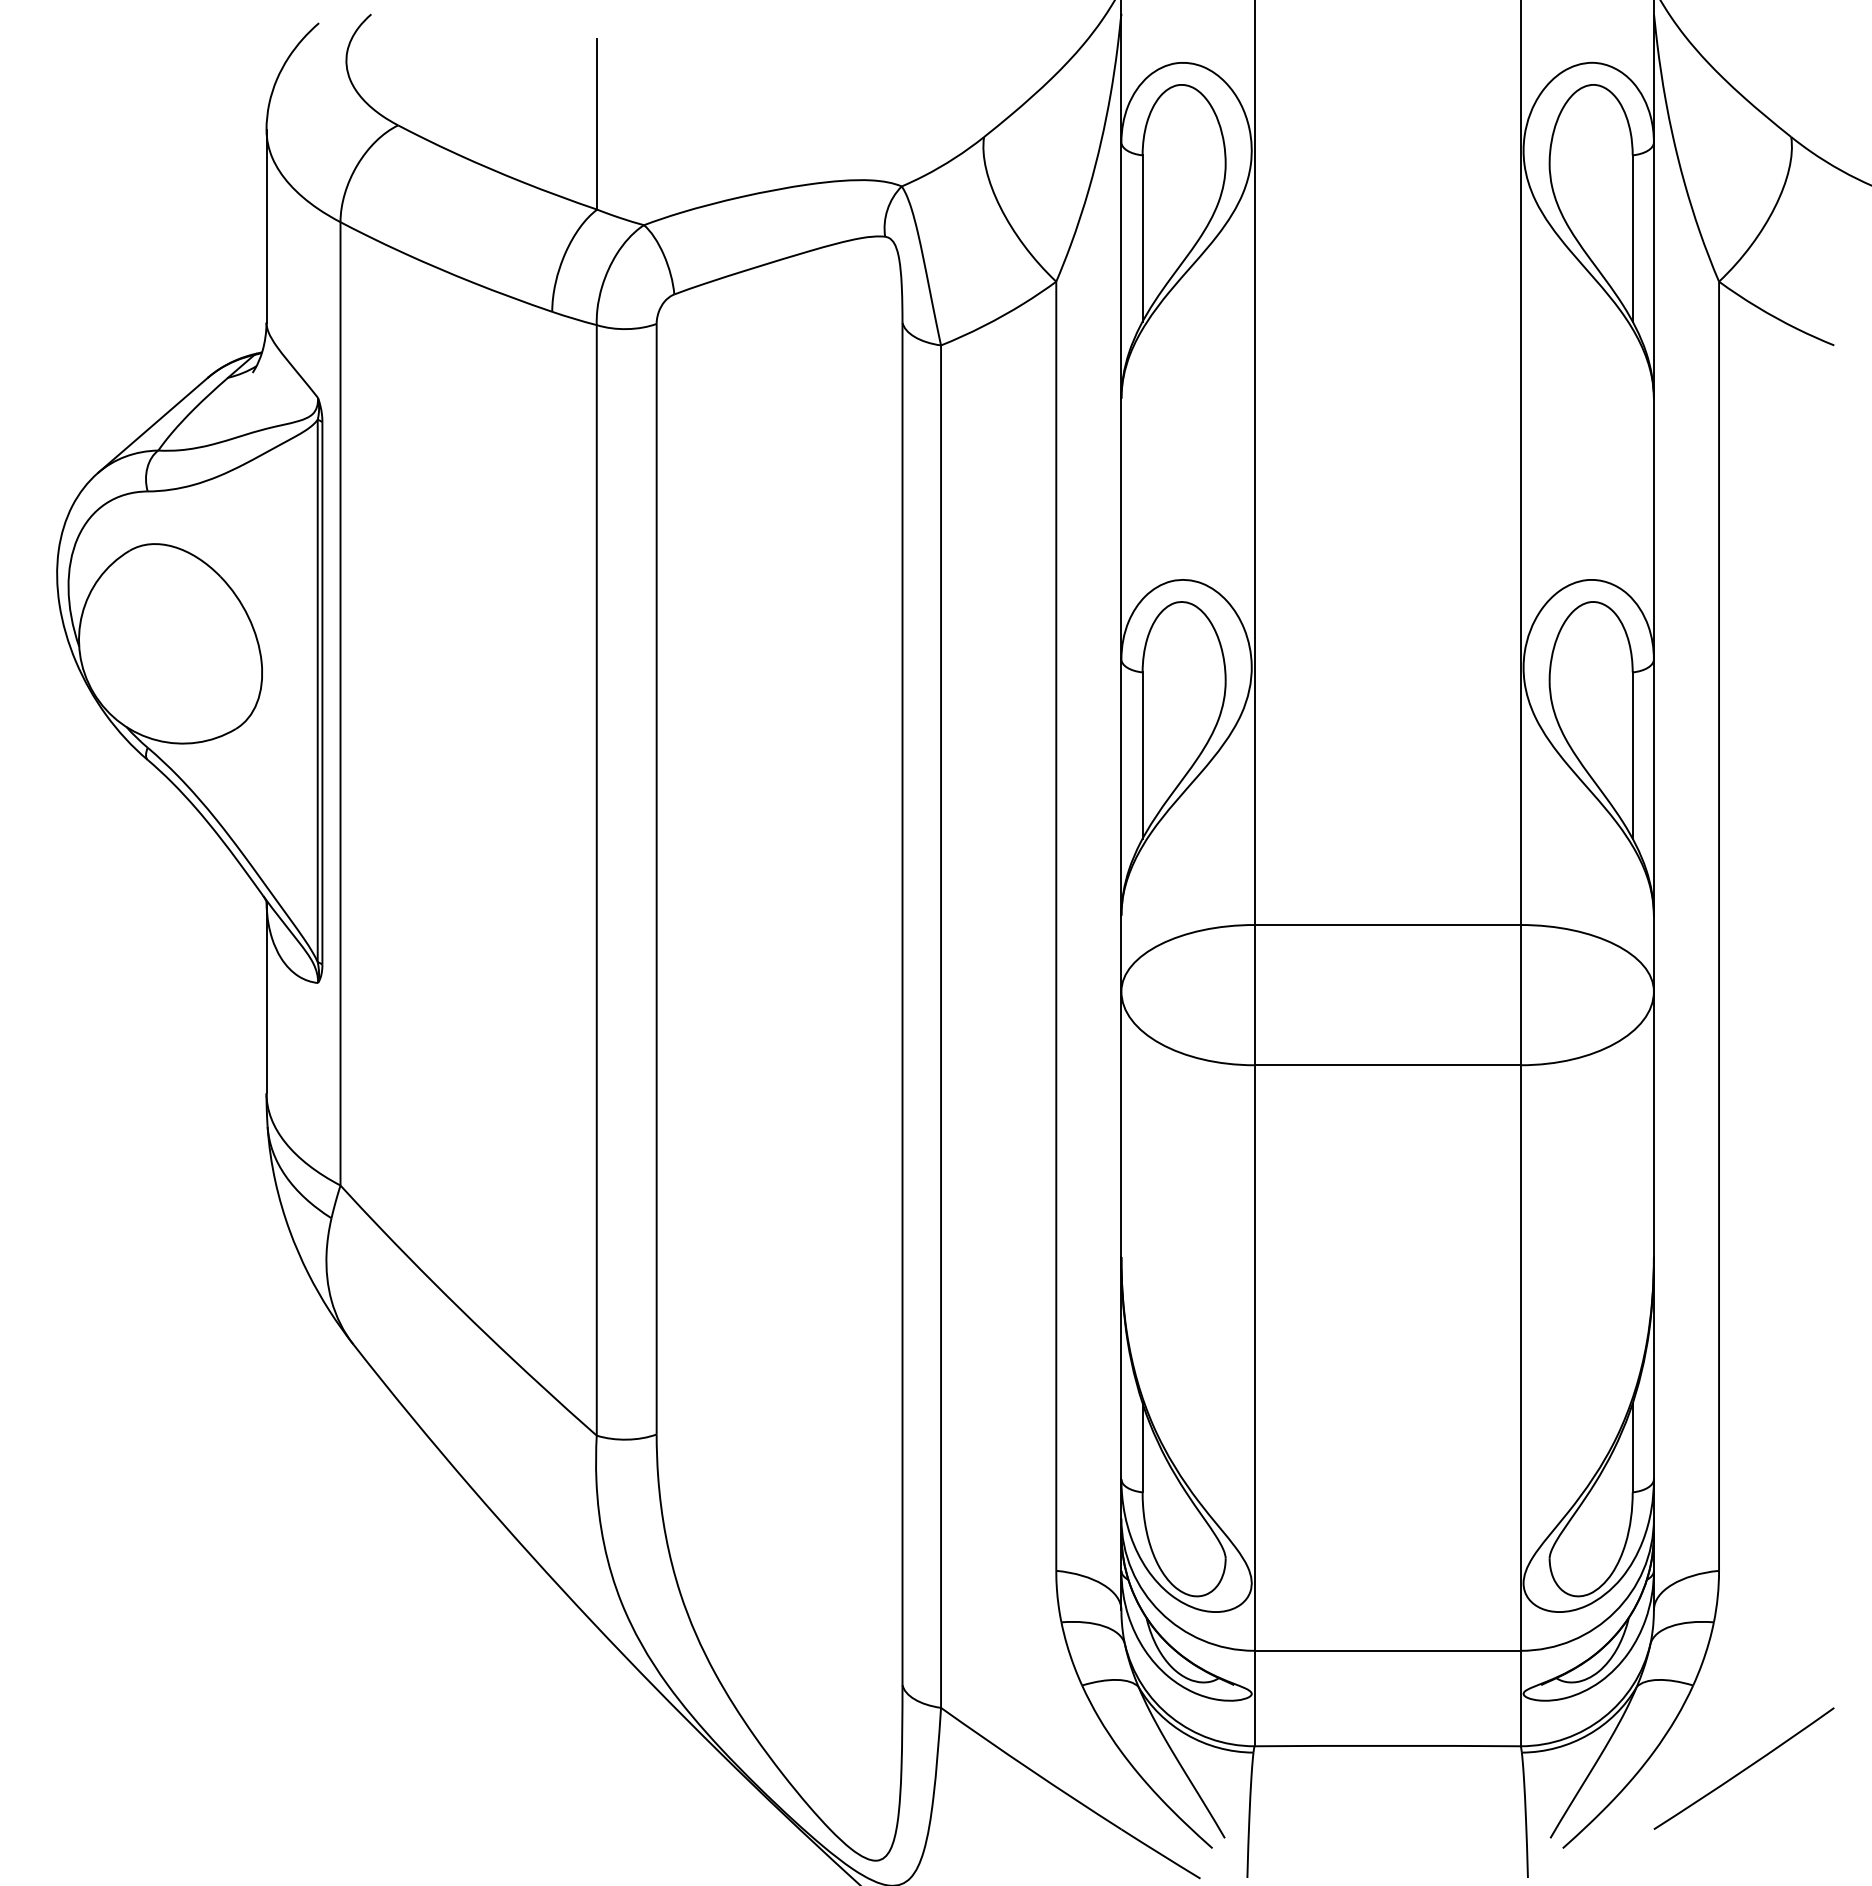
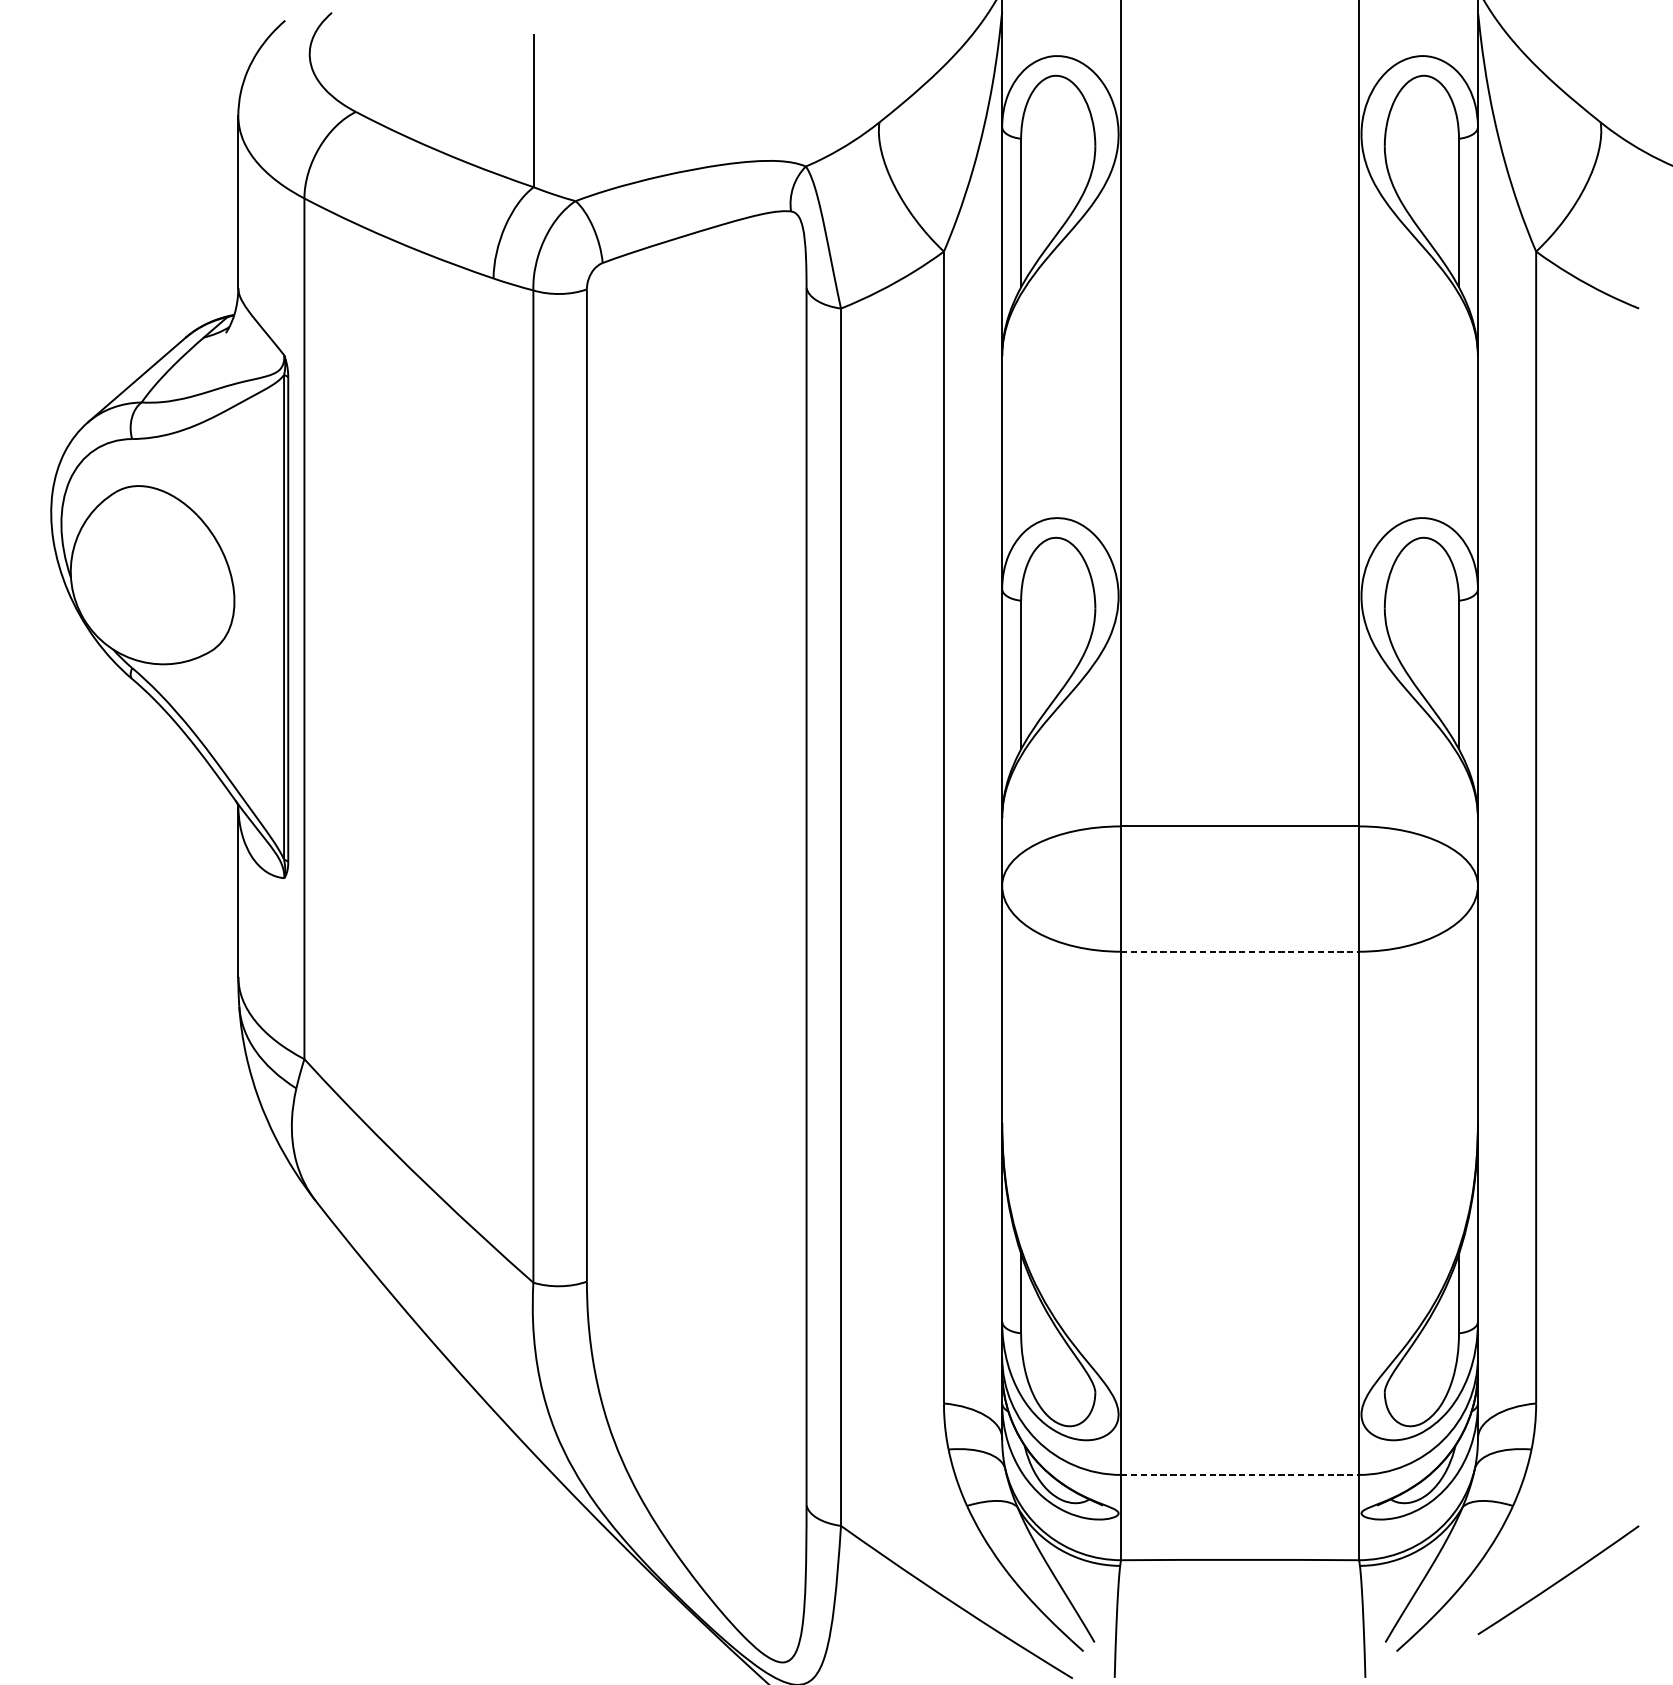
line: (1388, 1065) -> (1240, 951), solid -> dashed
line: (1388, 1650) -> (1240, 1474), solid -> dashed

